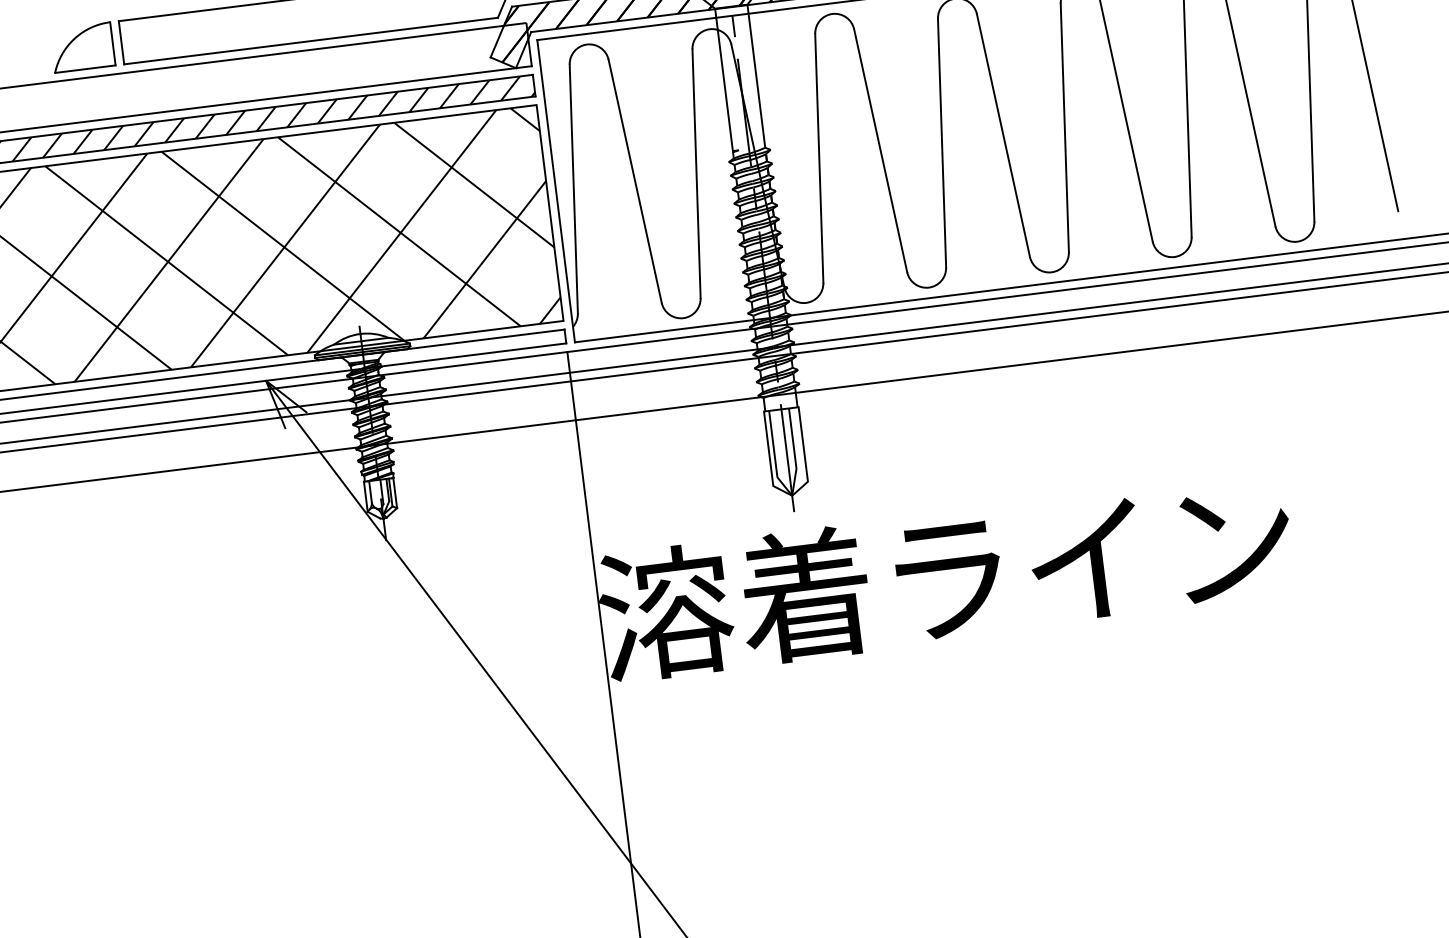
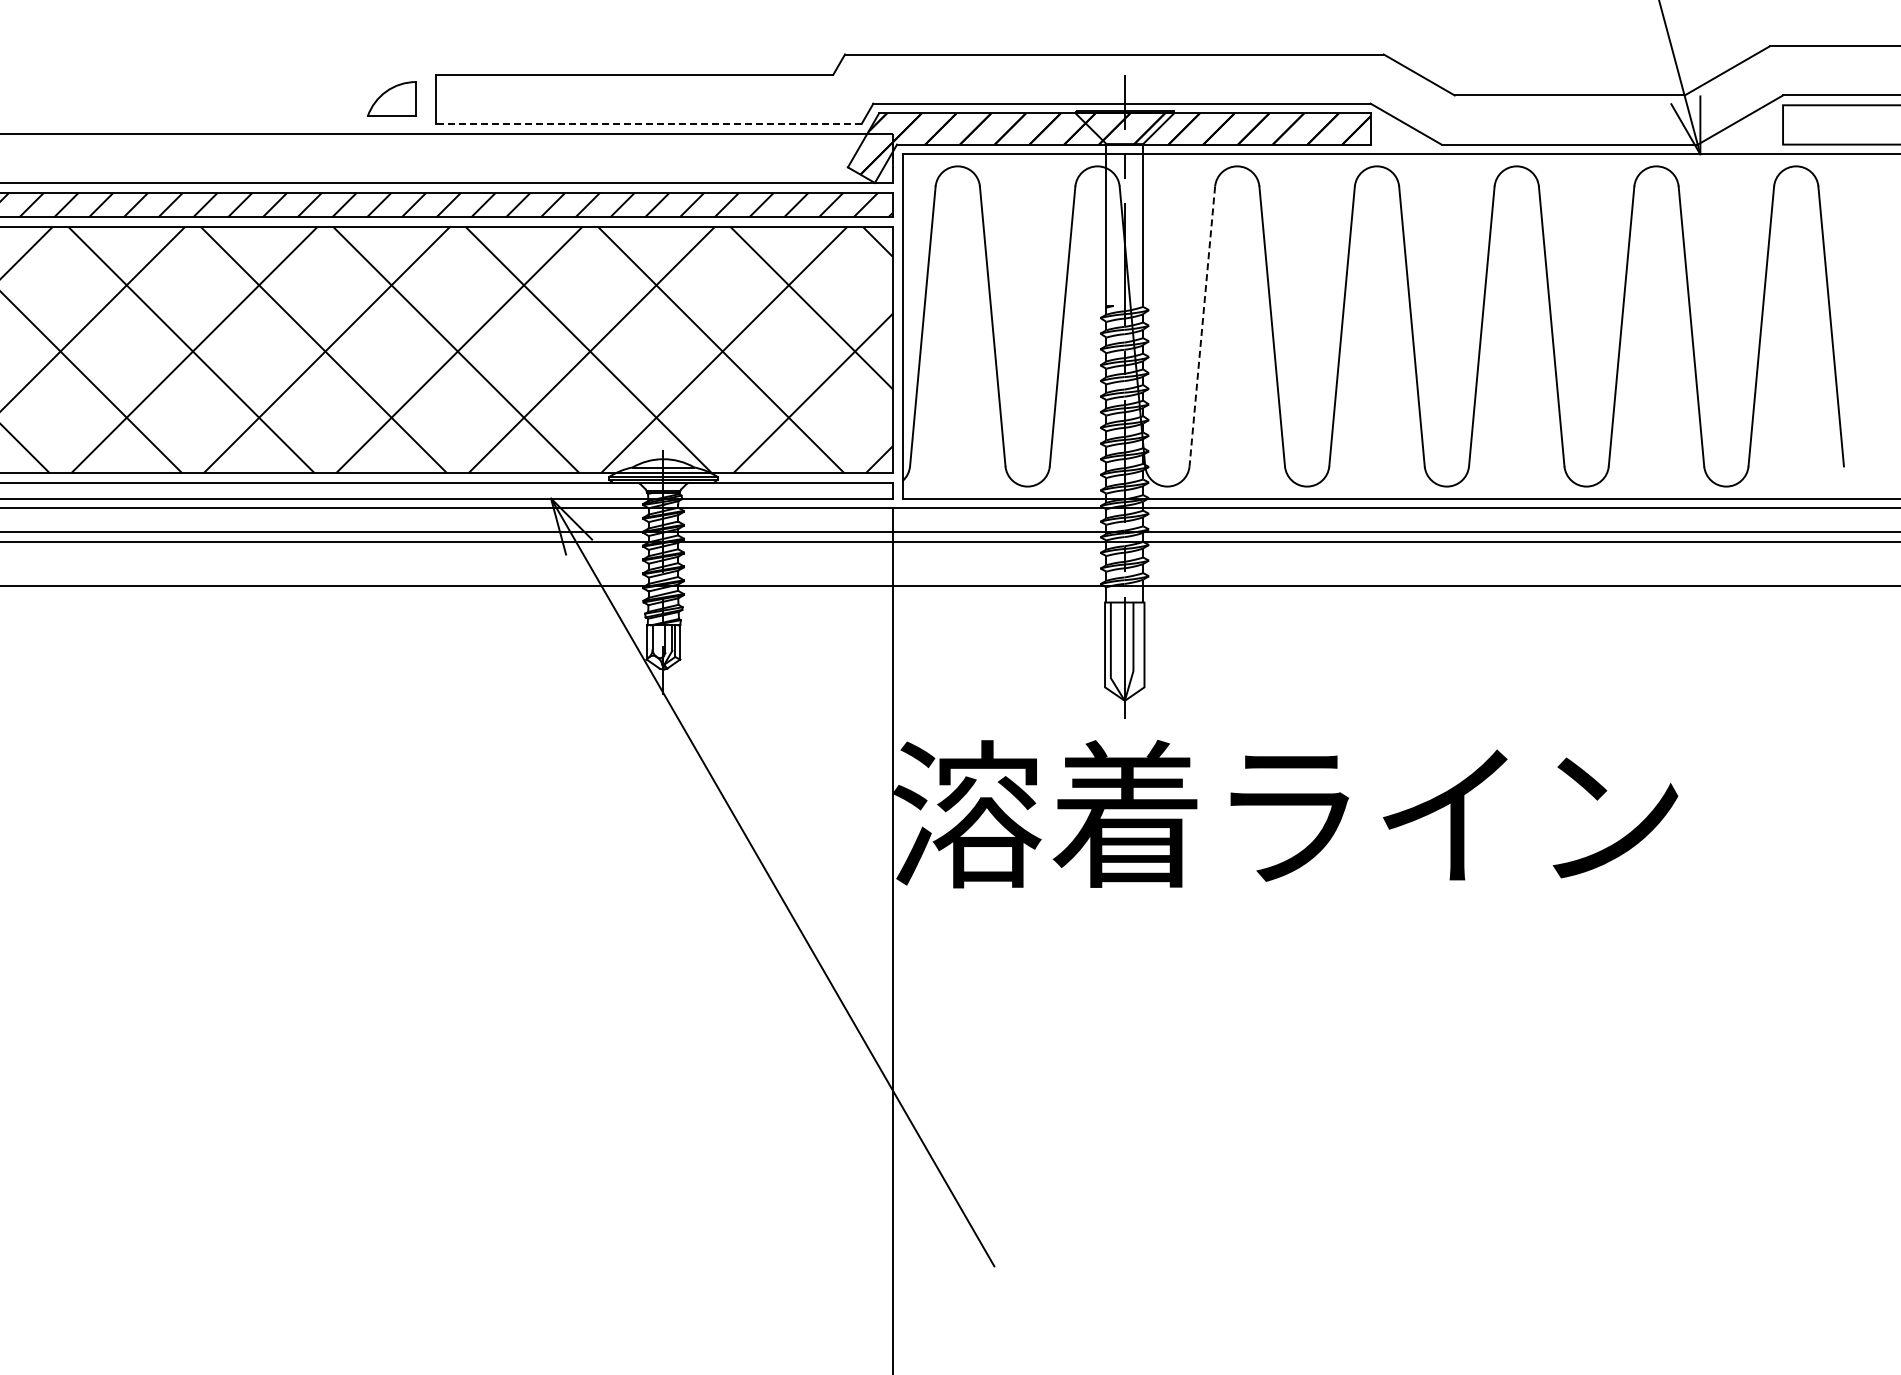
line: (310, 40) -> (648, 123), solid -> dashed
part: (82, 46) -> (391, 98), size x0.7
line: (819, 158) -> (1202, 326), solid -> dashed

